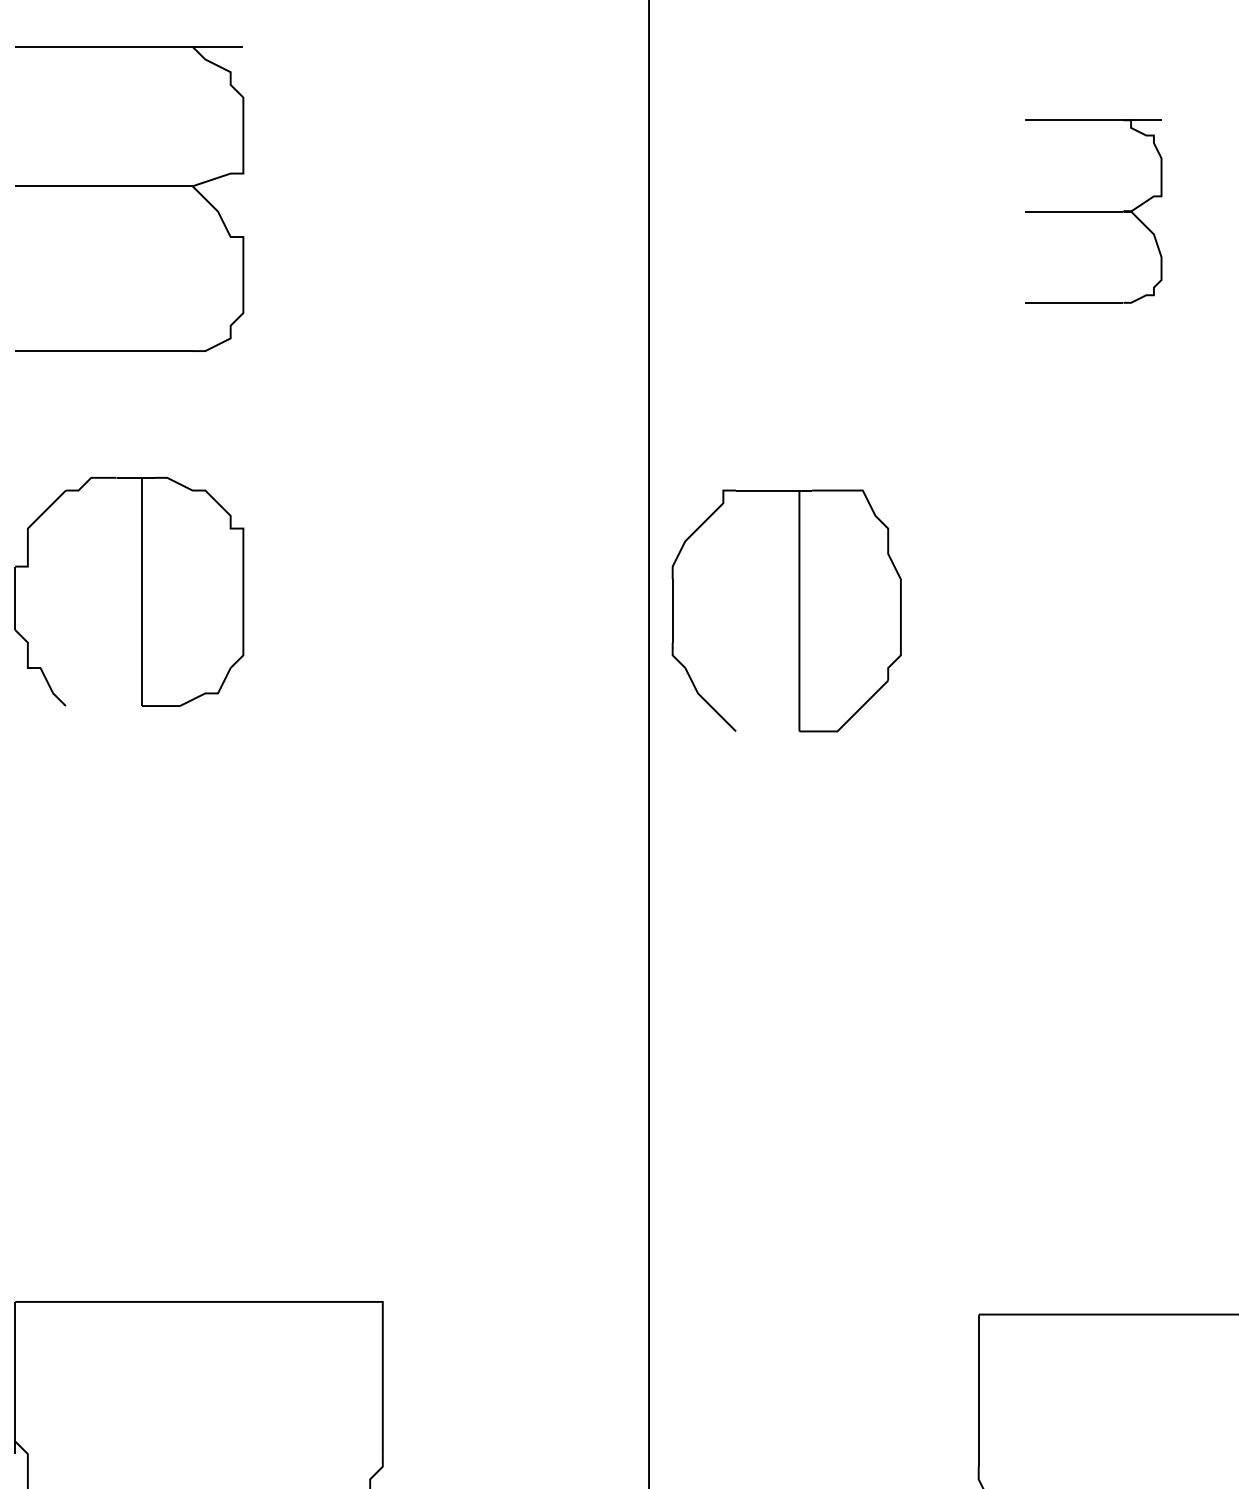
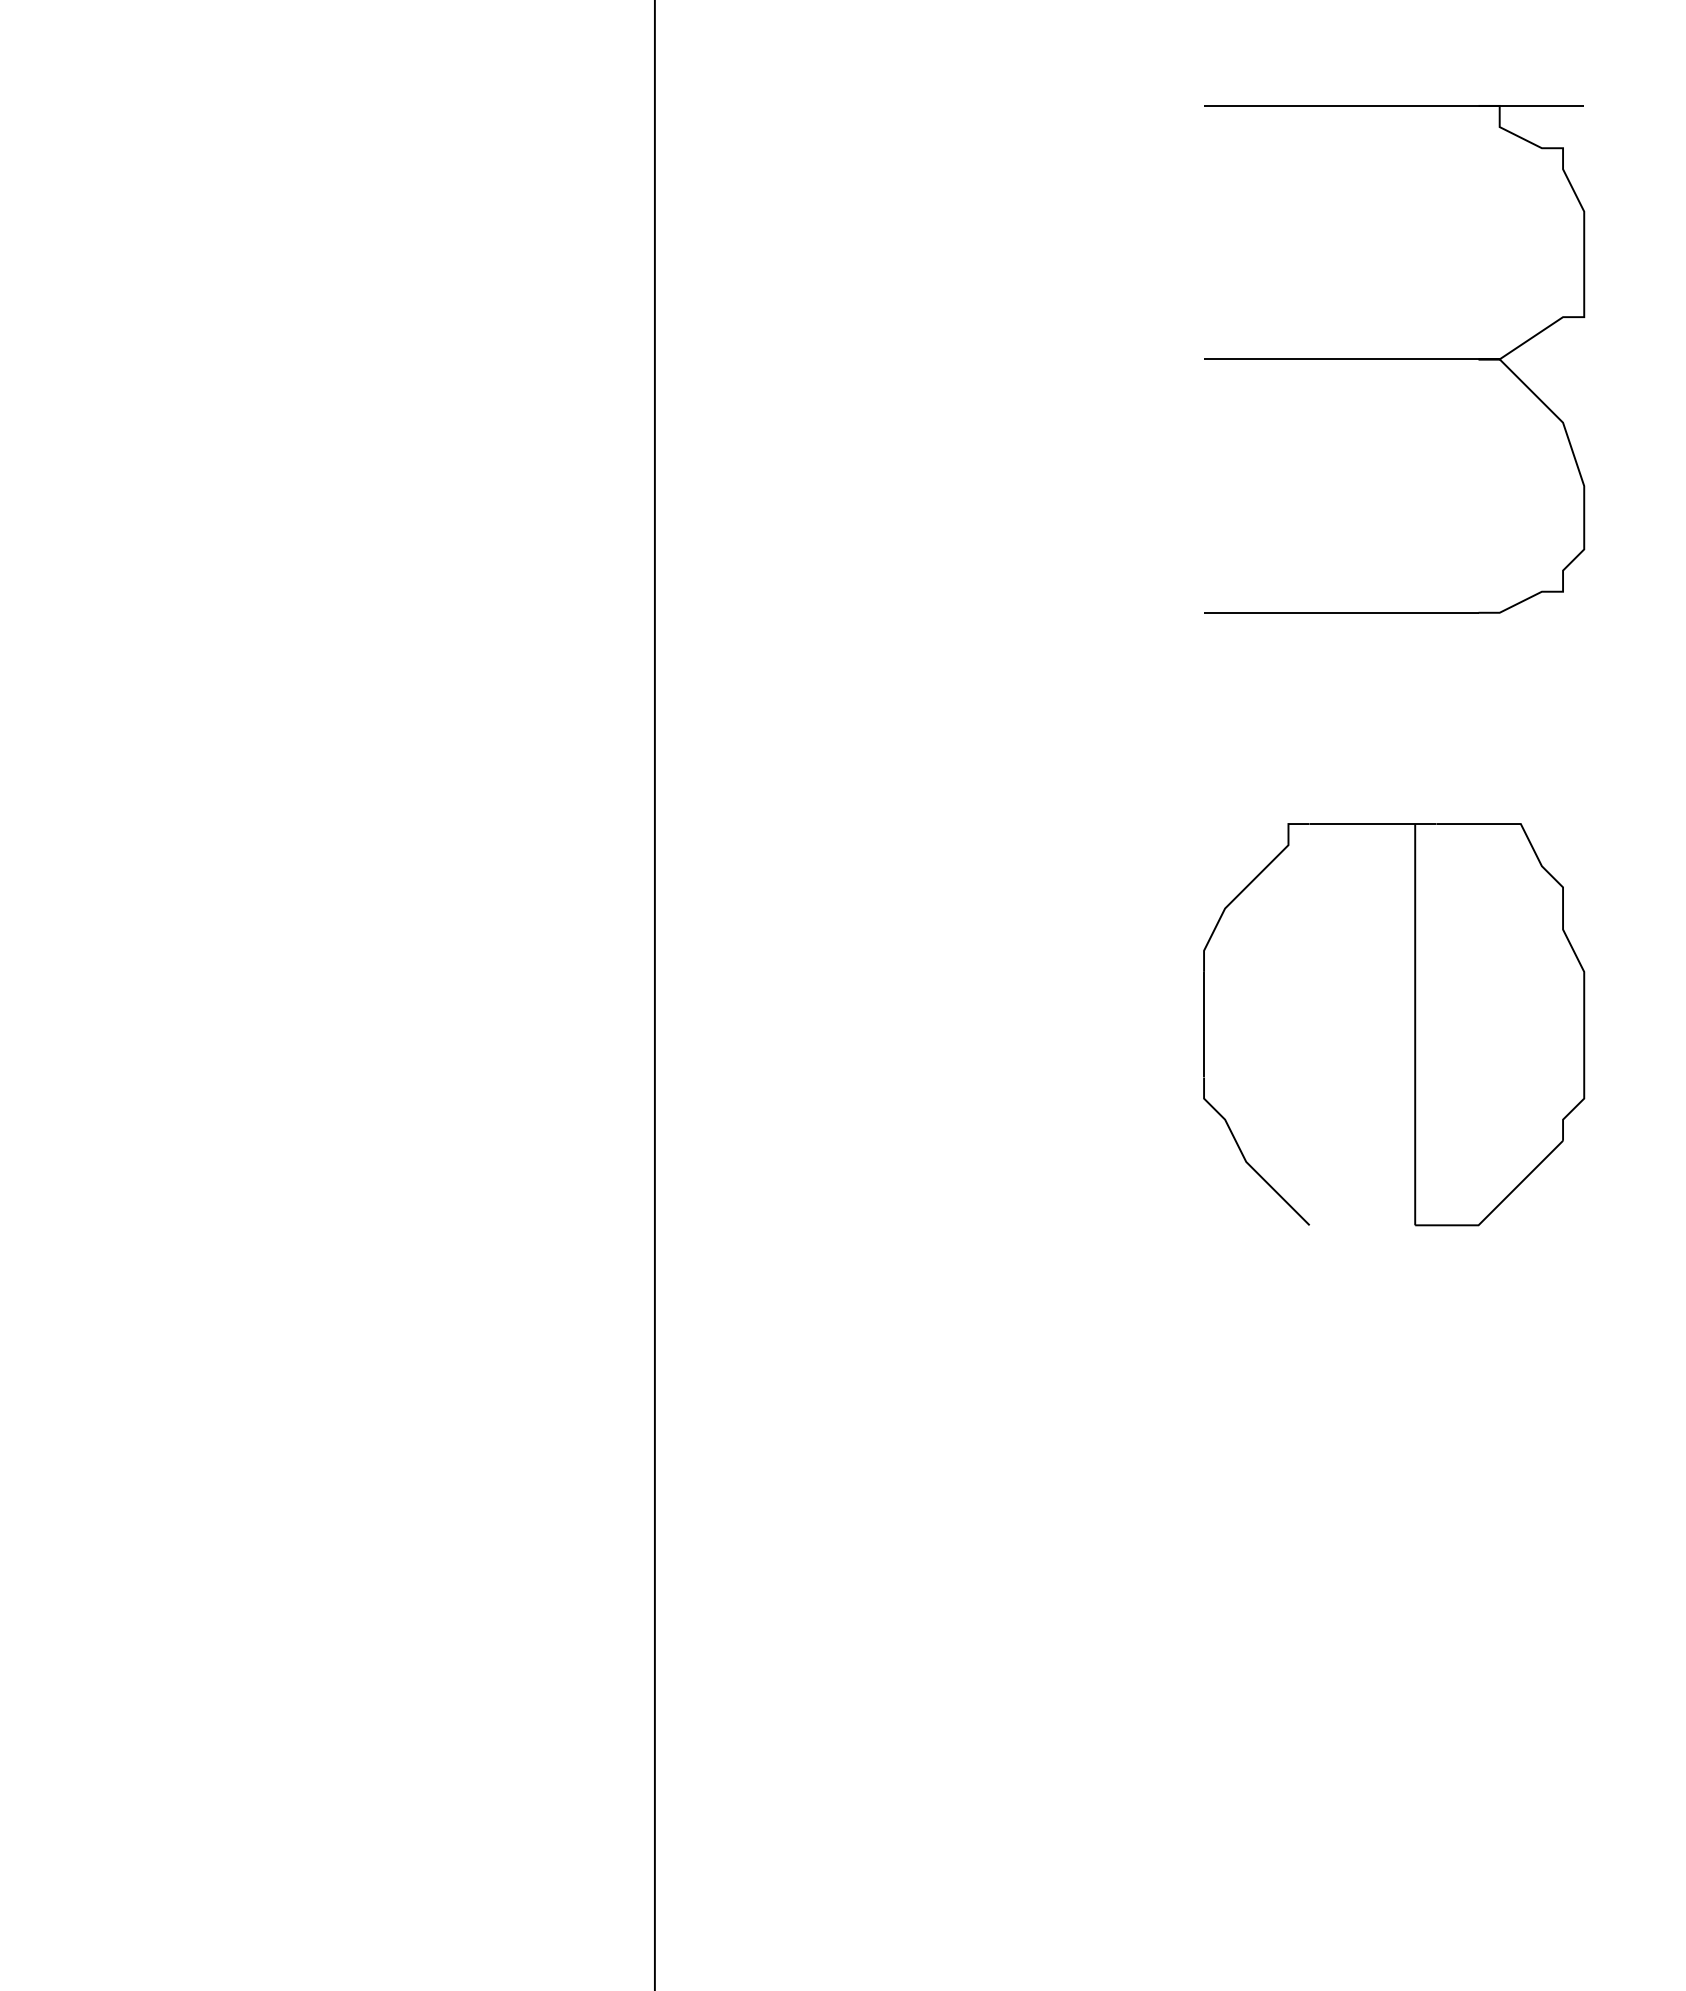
part: (1093, 211) -> (1395, 359), size x1.67
part: (798, 610) -> (1413, 1023), moved

